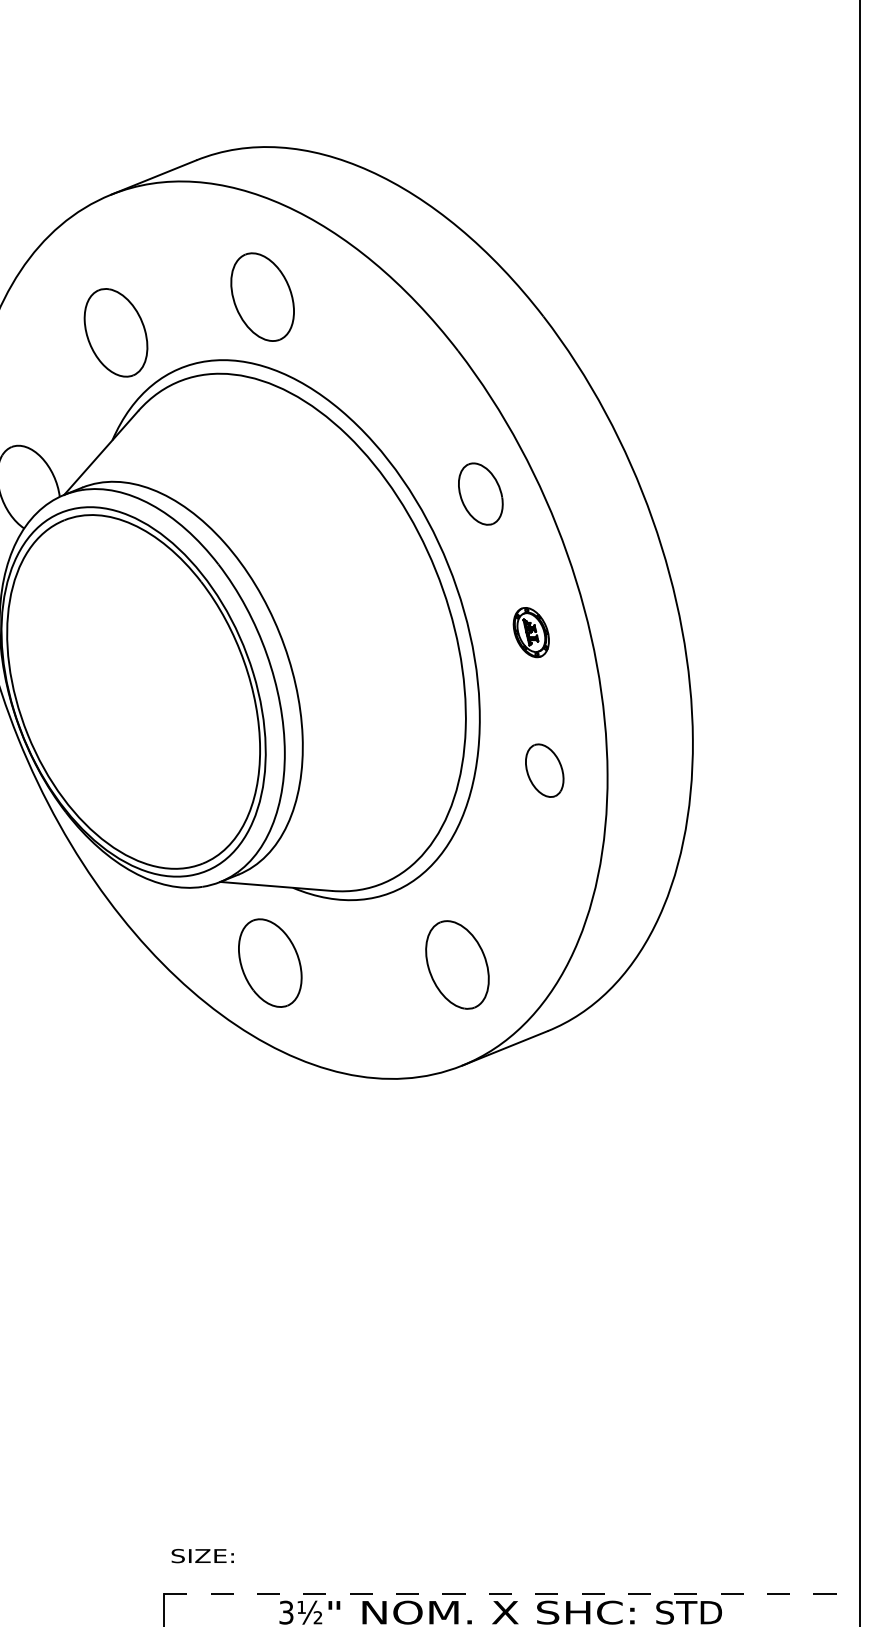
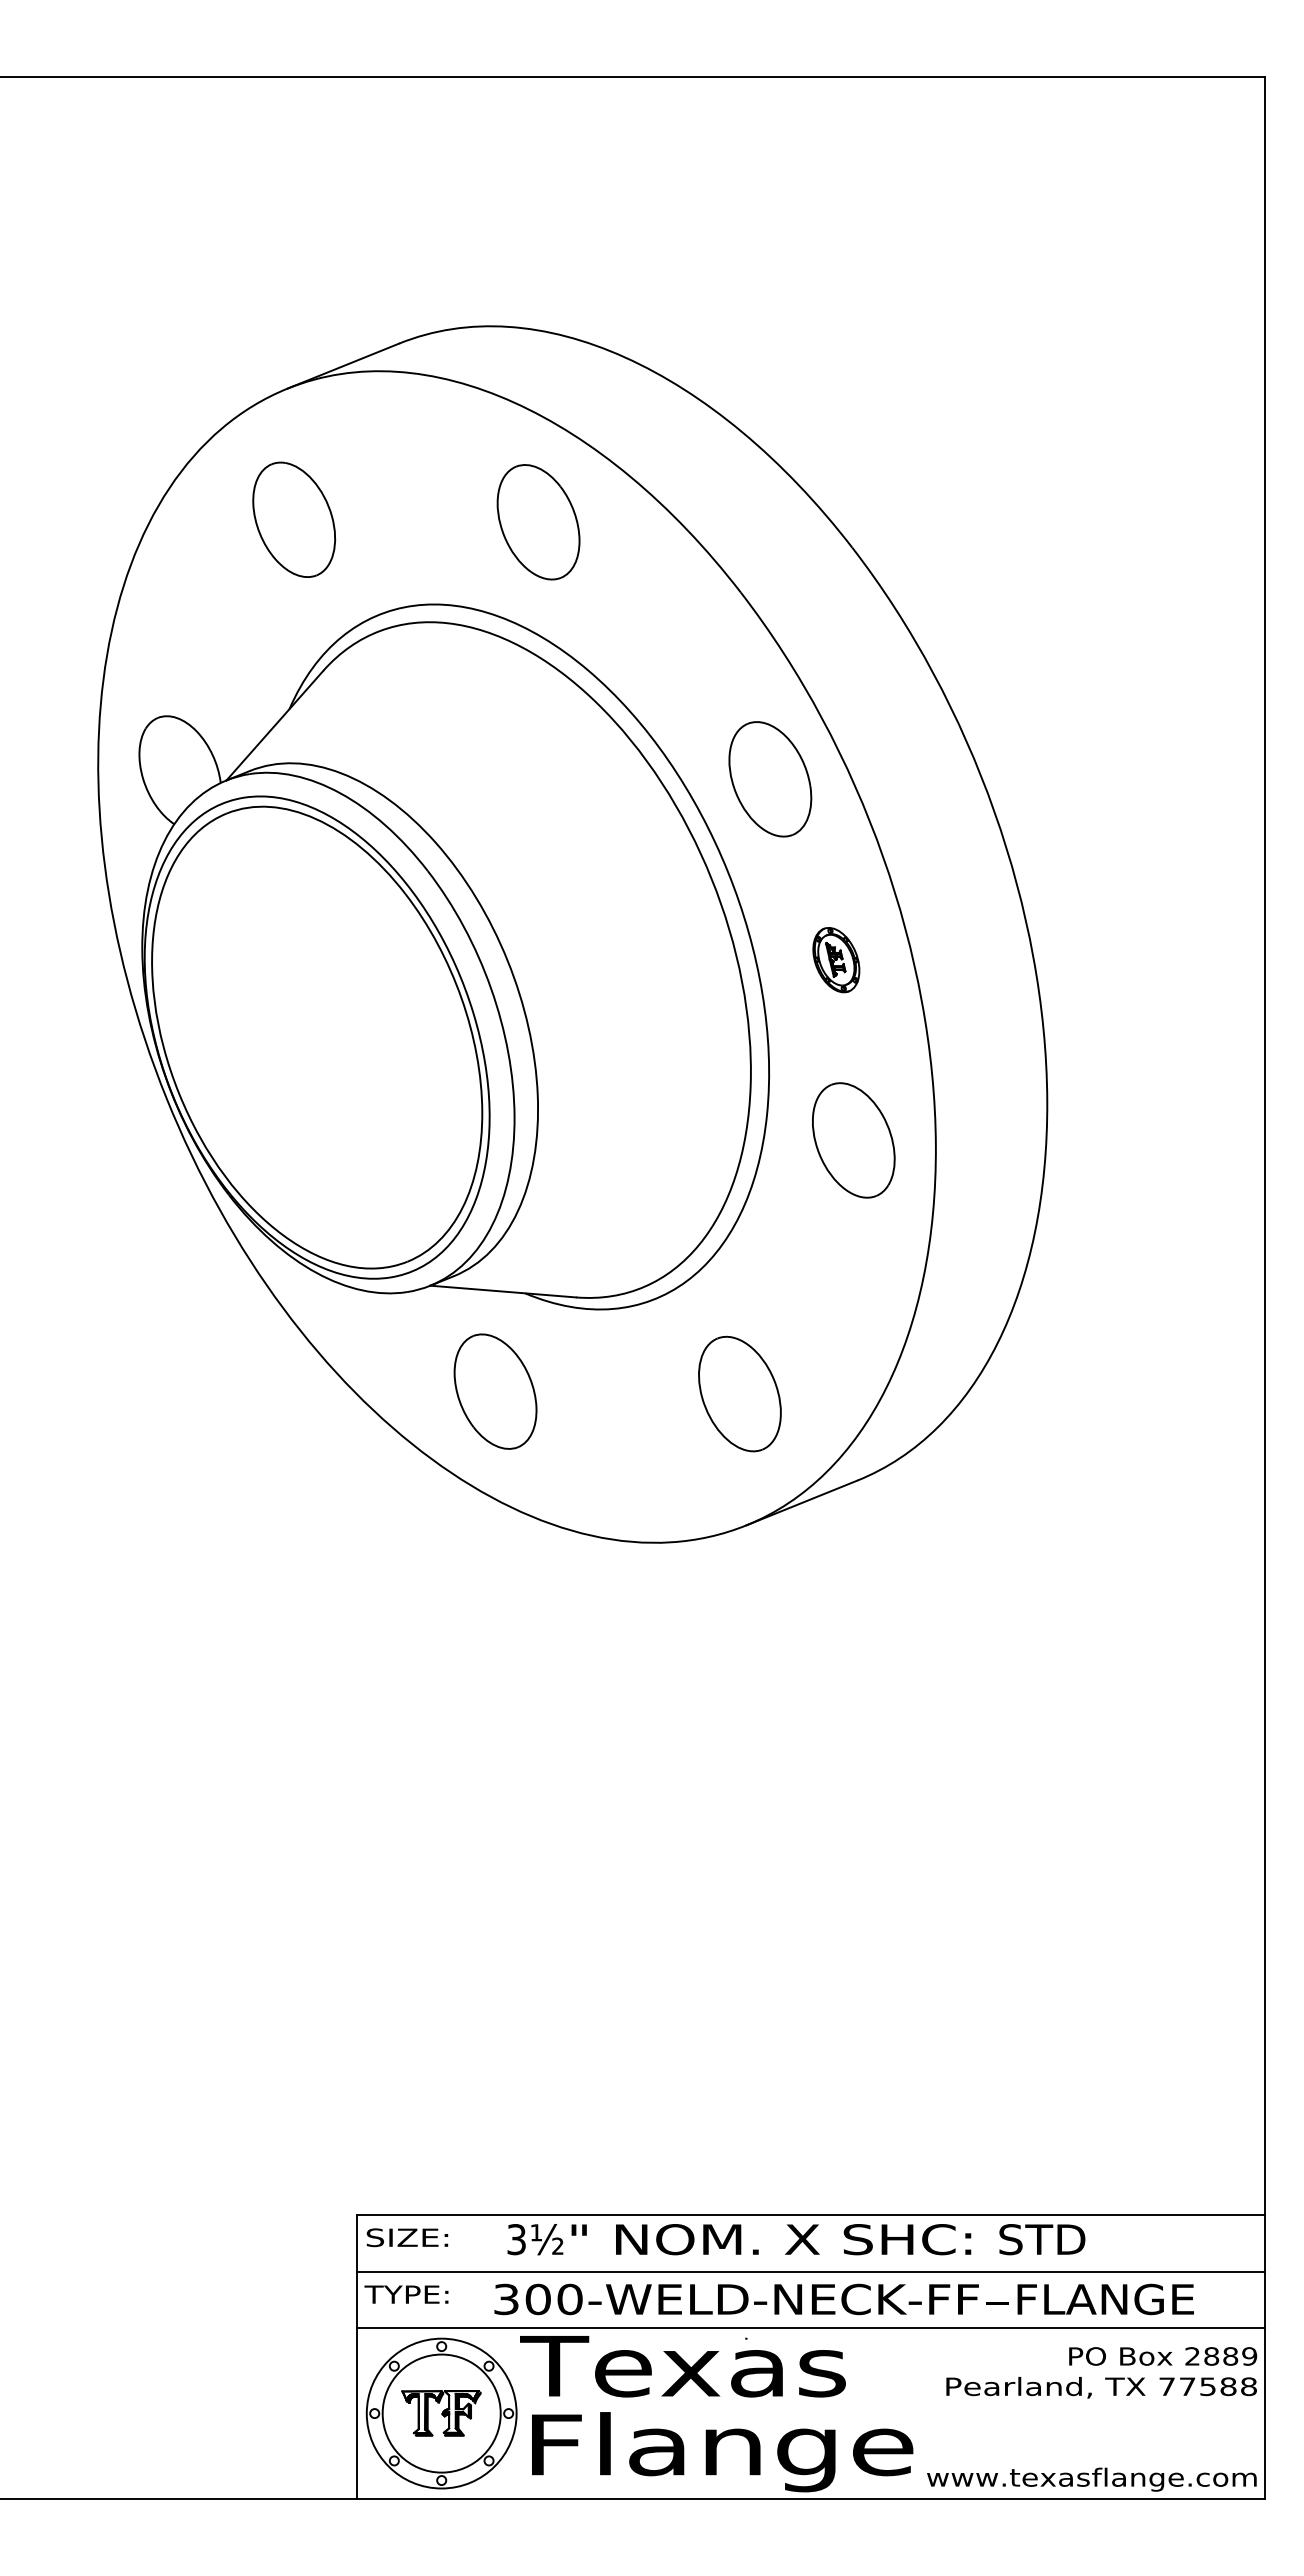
part: (262, 297) -> (538, 522), moved
part: (116, 332) -> (294, 519), moved
part: (480, 494) -> (770, 779), size x1.43
part: (544, 770) -> (853, 1140), size x1.67
text: (202, 1555) -> (407, 2237), moved
line: (512, 1593) -> (811, 2214), dashed -> solid

